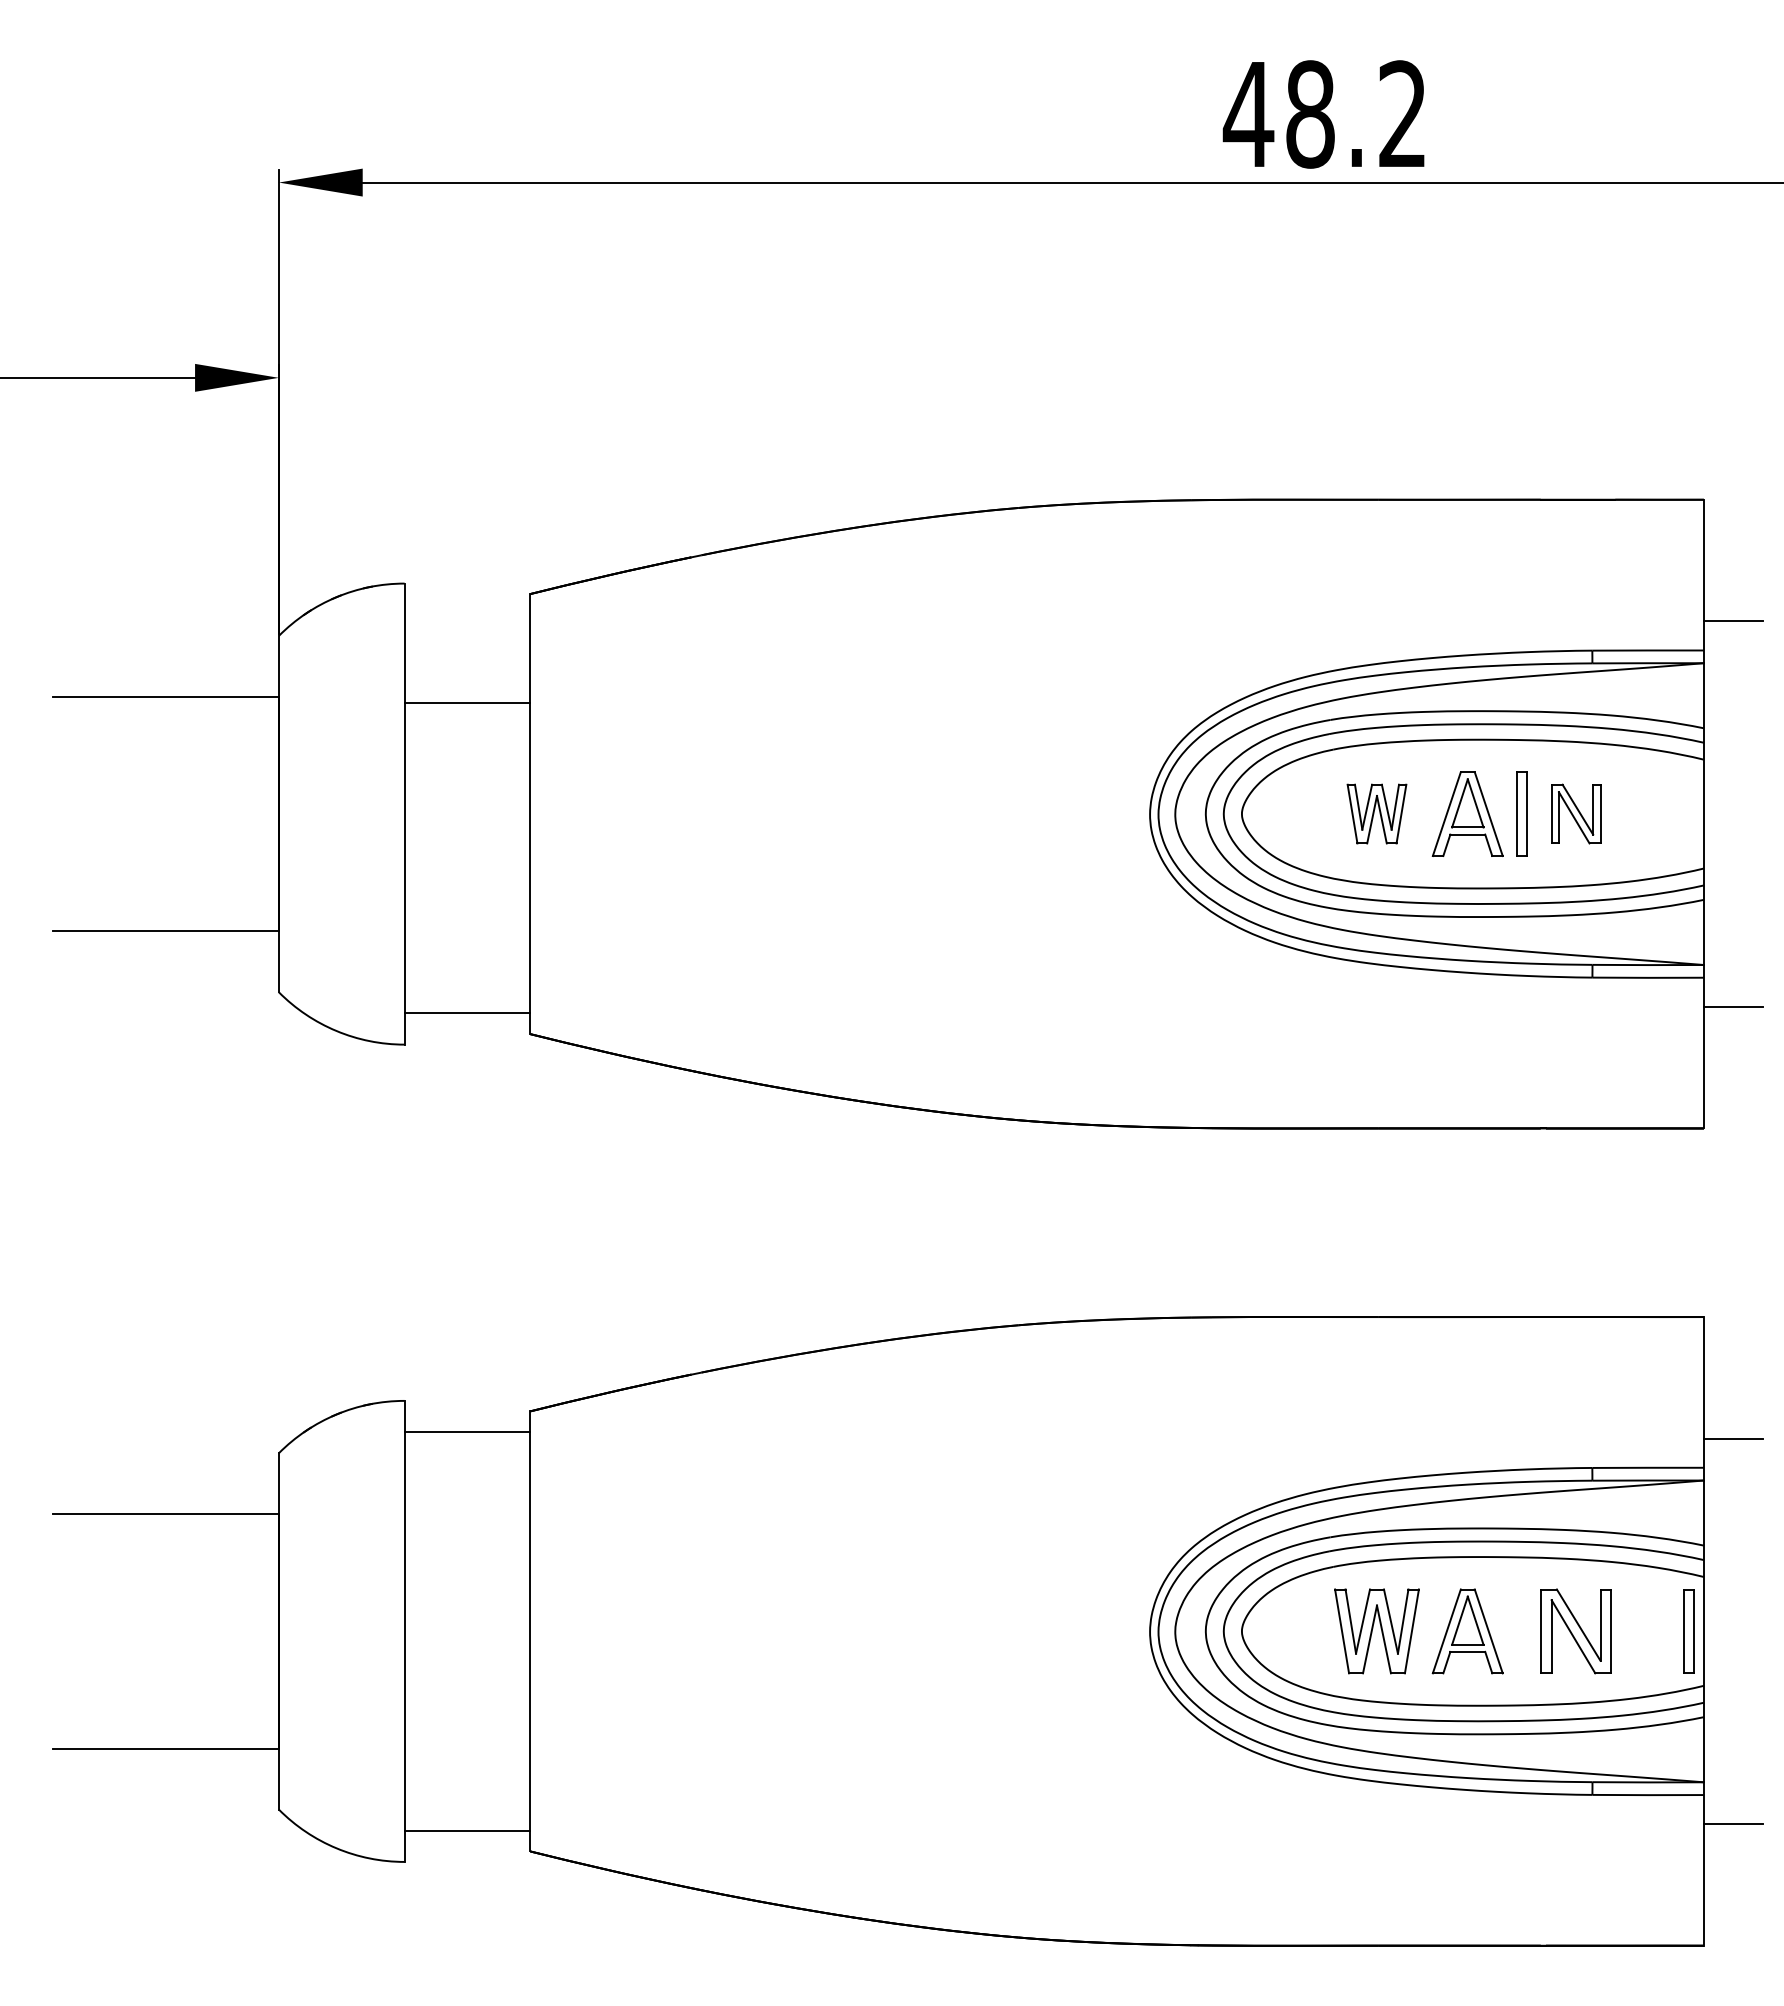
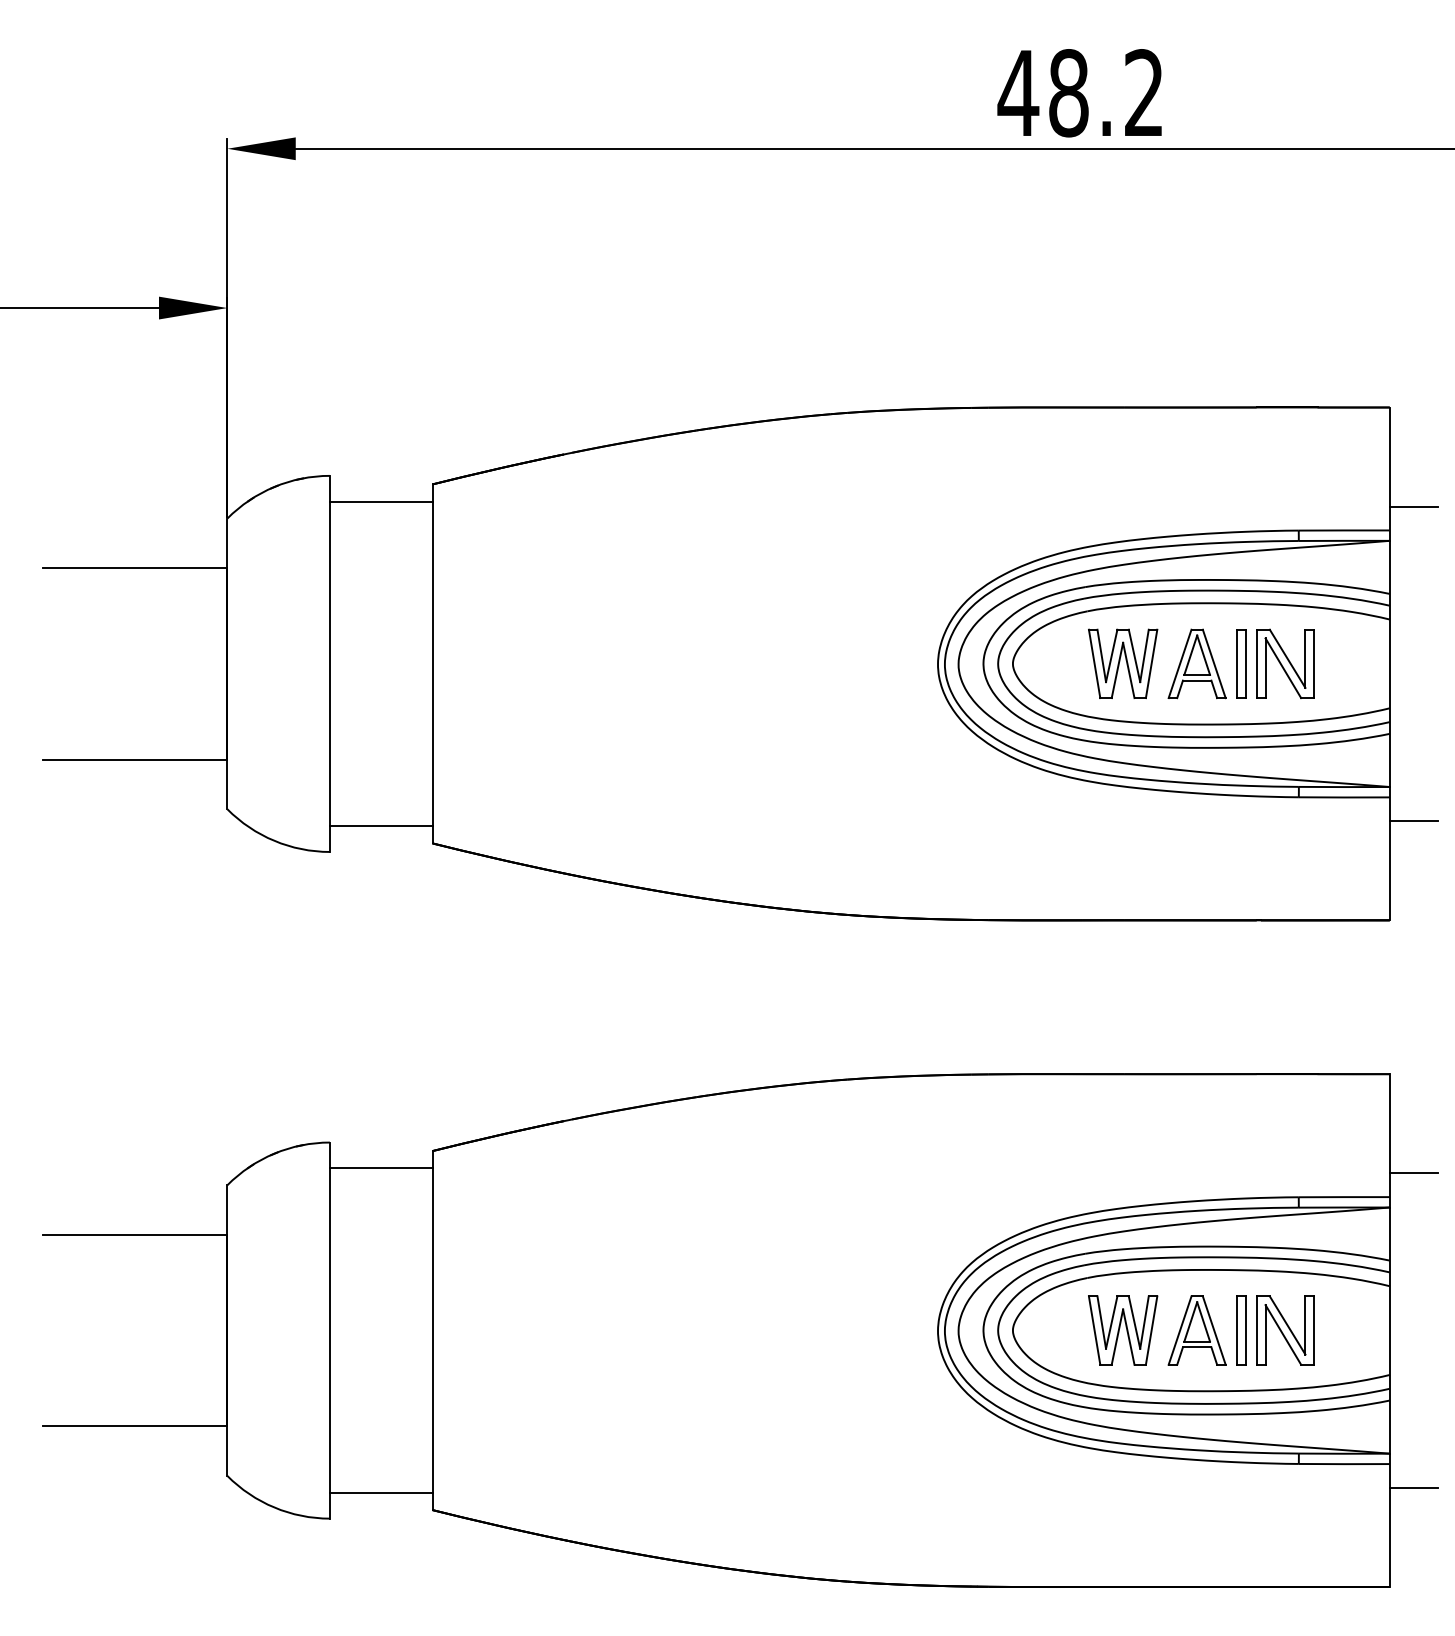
line: (467, 703) -> (381, 501), moved
part: (1376, 813) -> (1122, 663), size x1.43
part: (1575, 813) -> (1285, 663), size x1.43
part: (1688, 1631) -> (1240, 1330), moved

